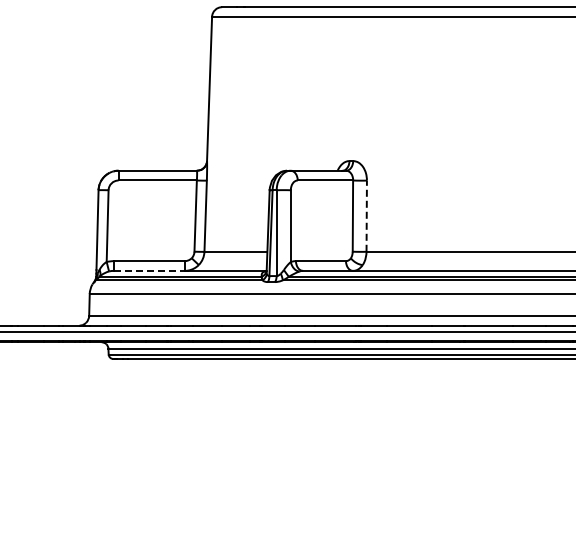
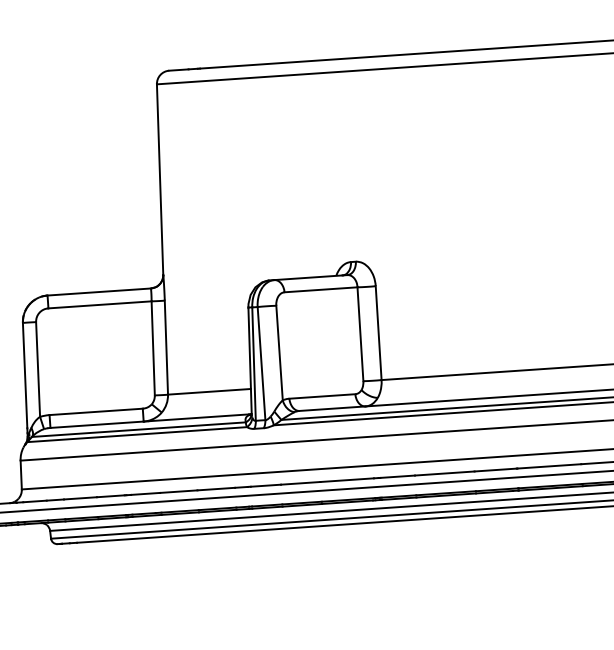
line: (366, 216) -> (378, 333), dashed -> solid
line: (149, 270) -> (97, 424), dashed -> solid

